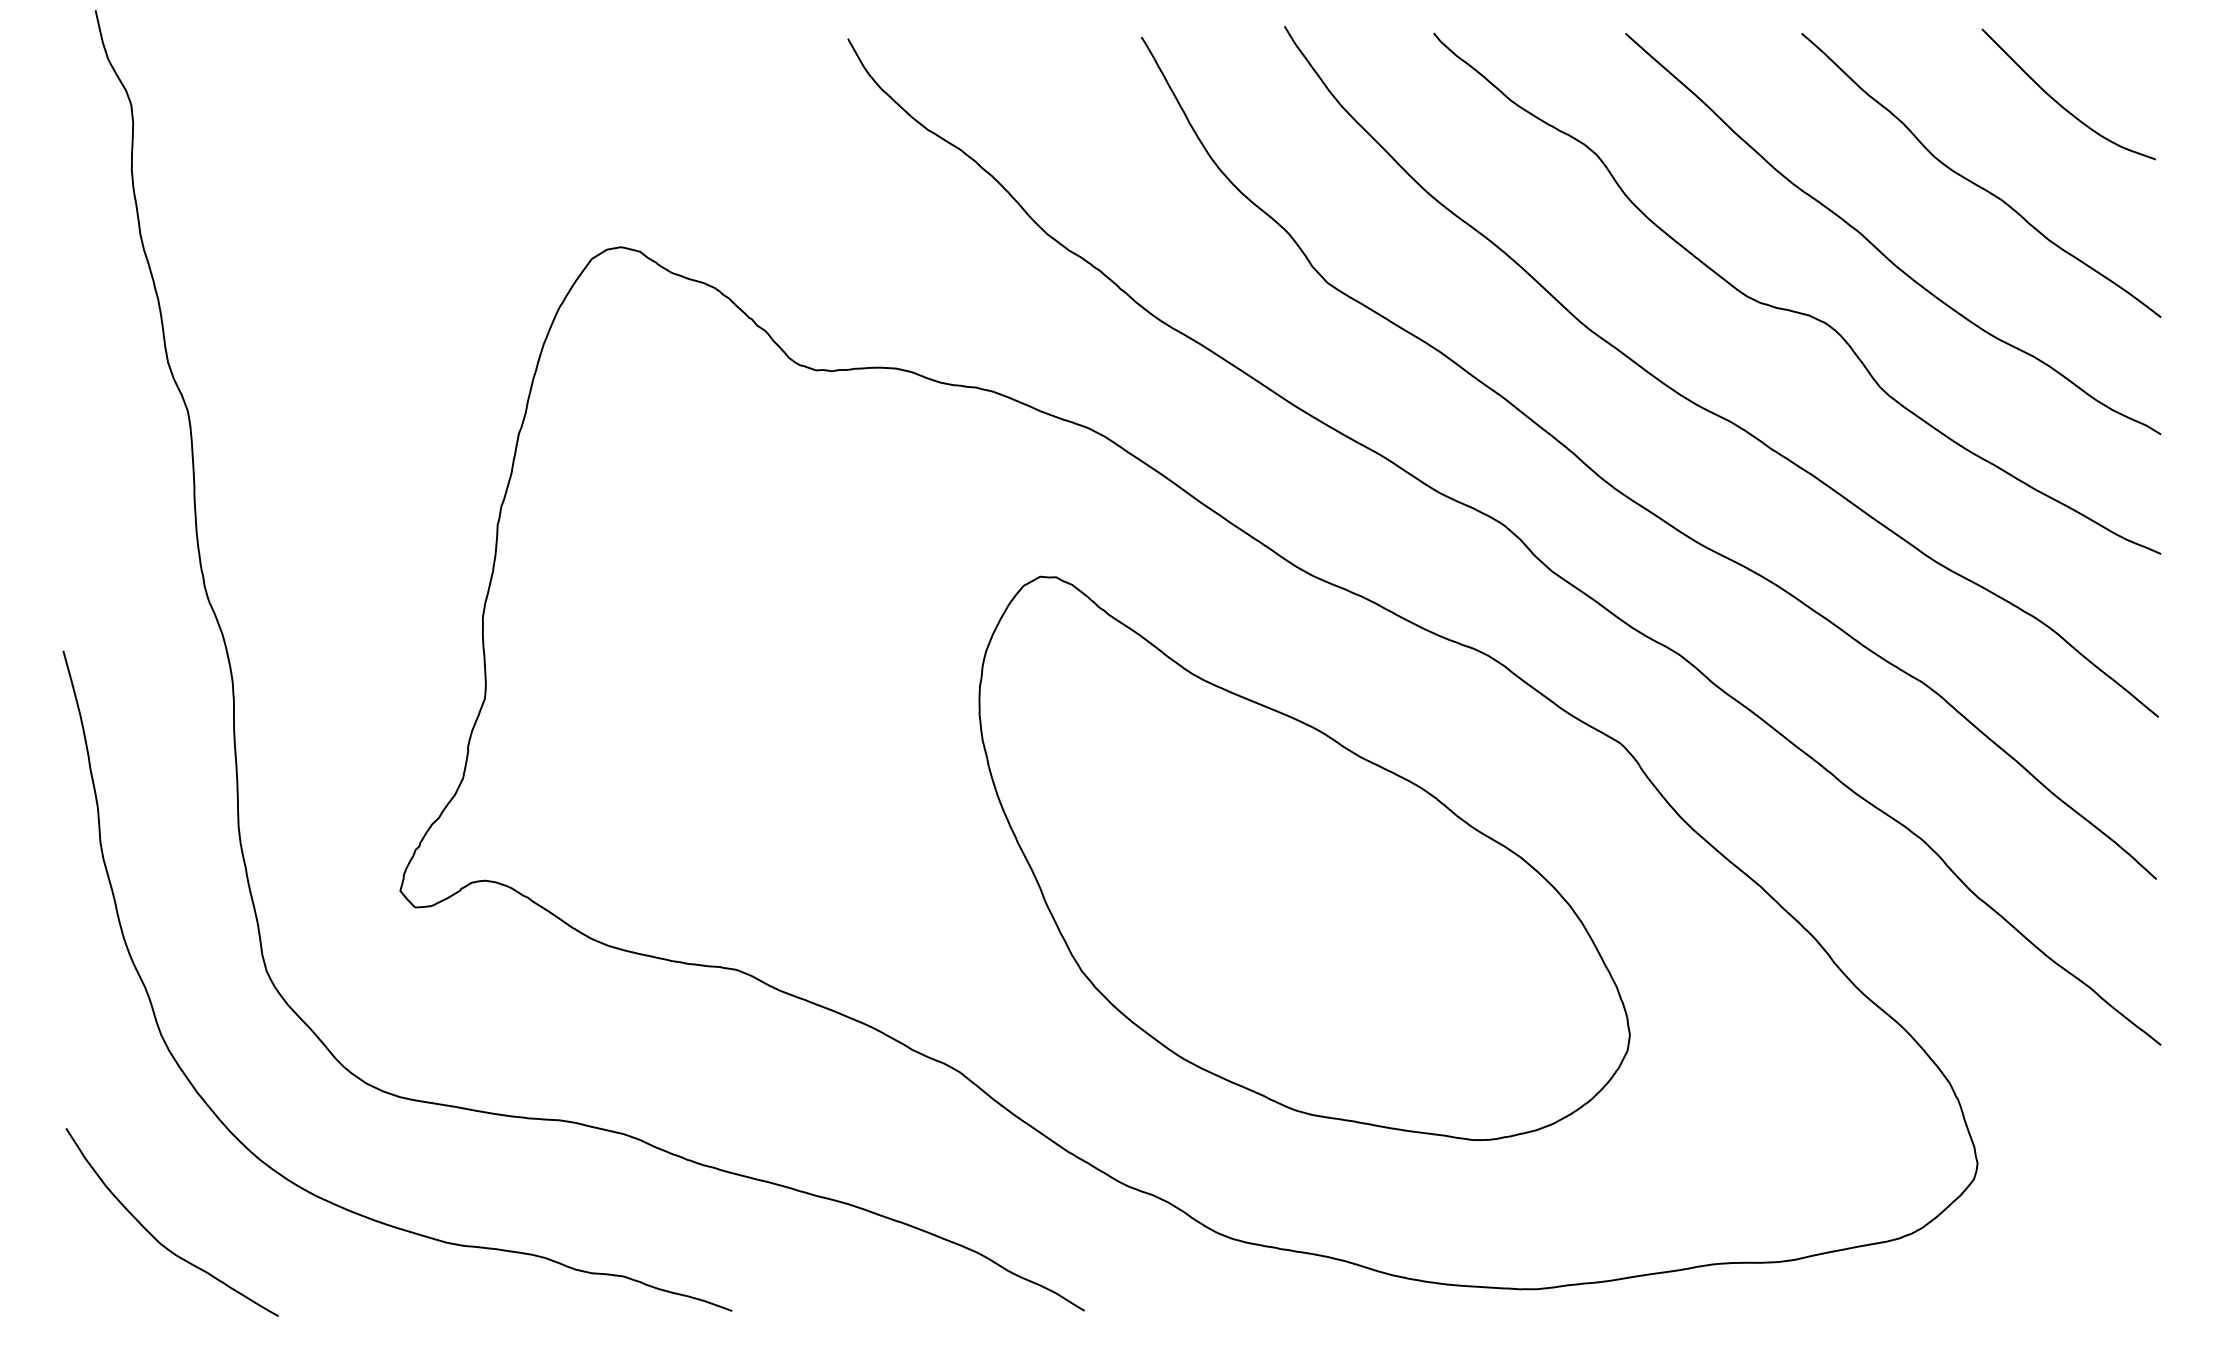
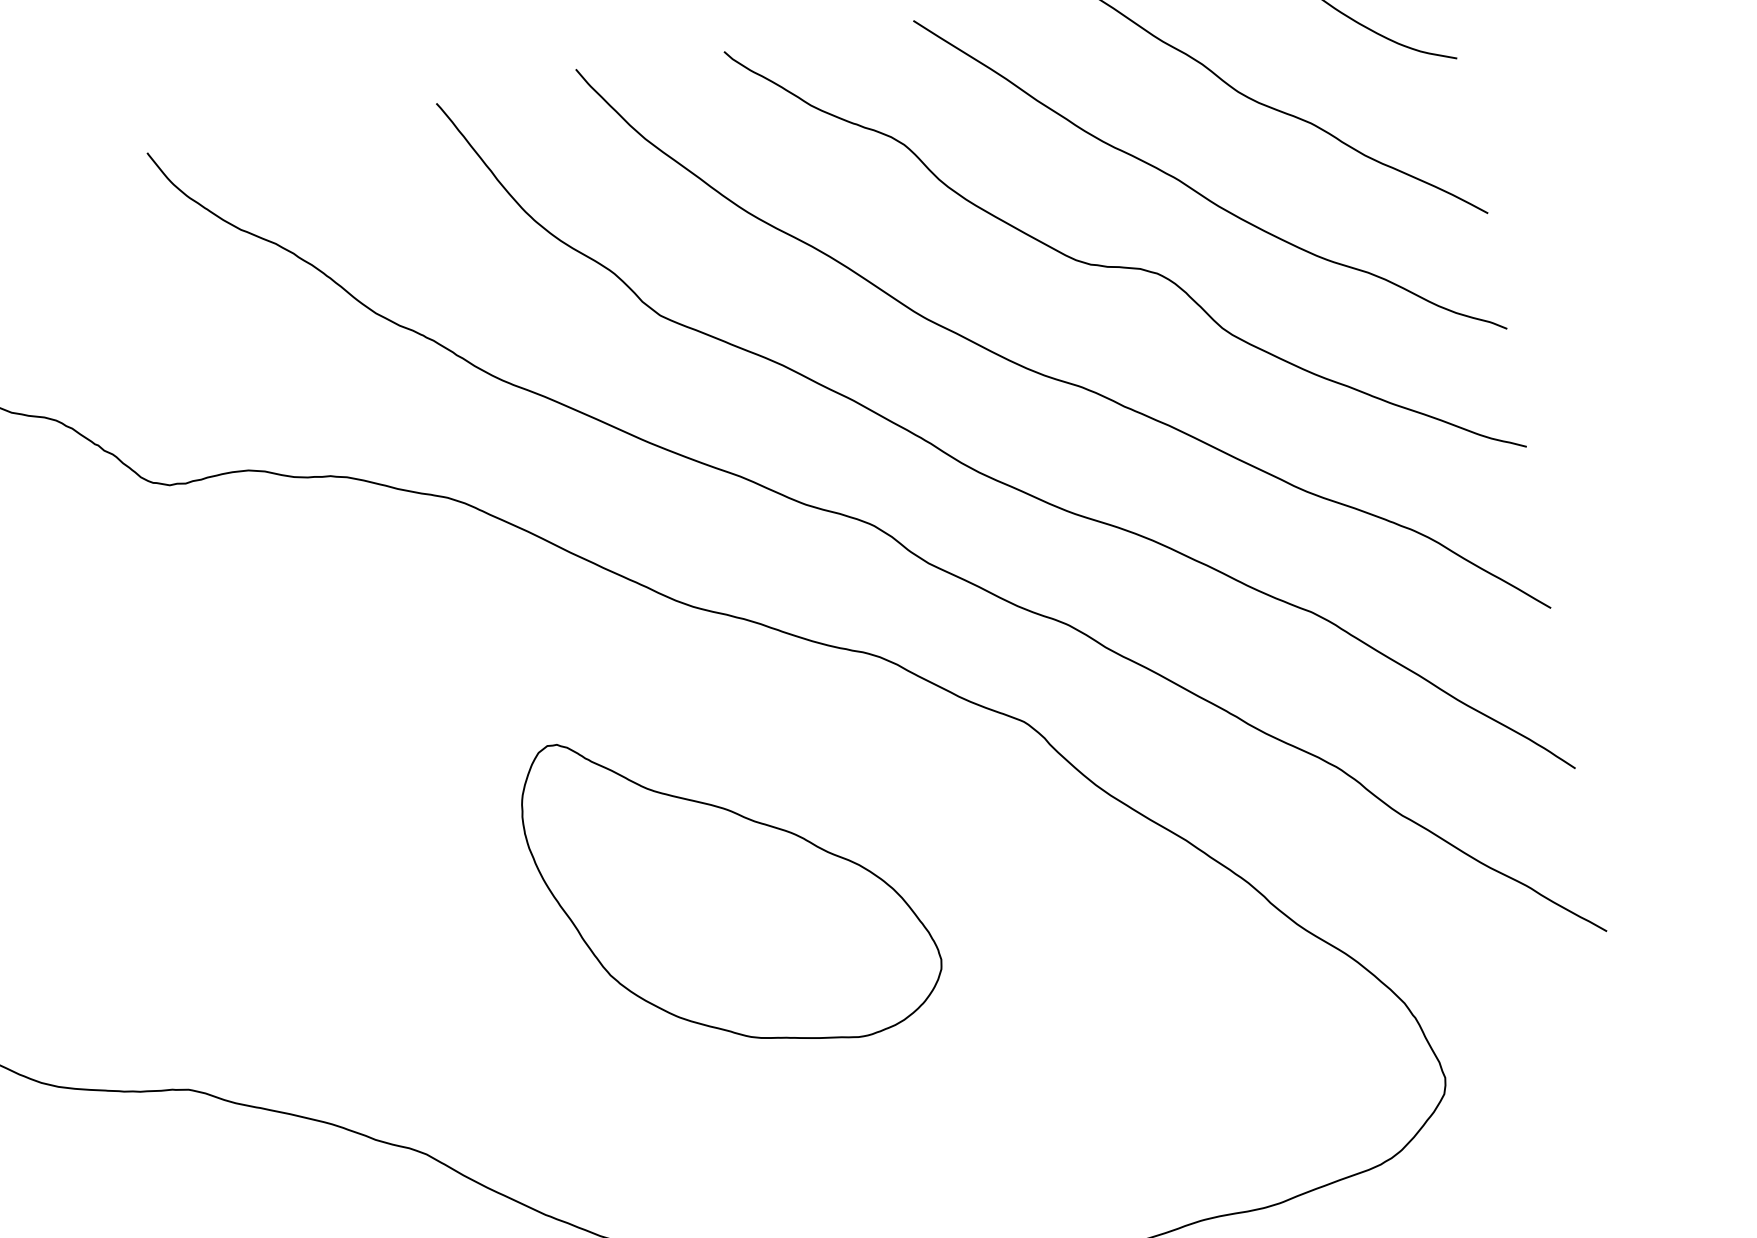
part: (1304, 857) -> (731, 886), size x0.6

